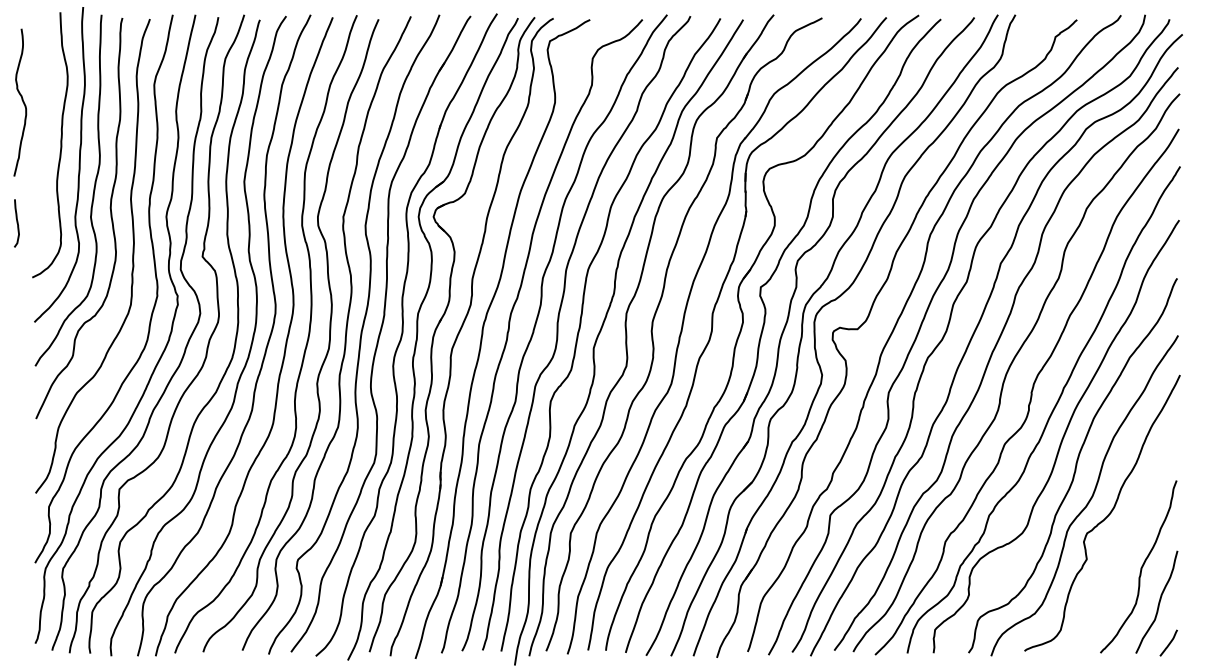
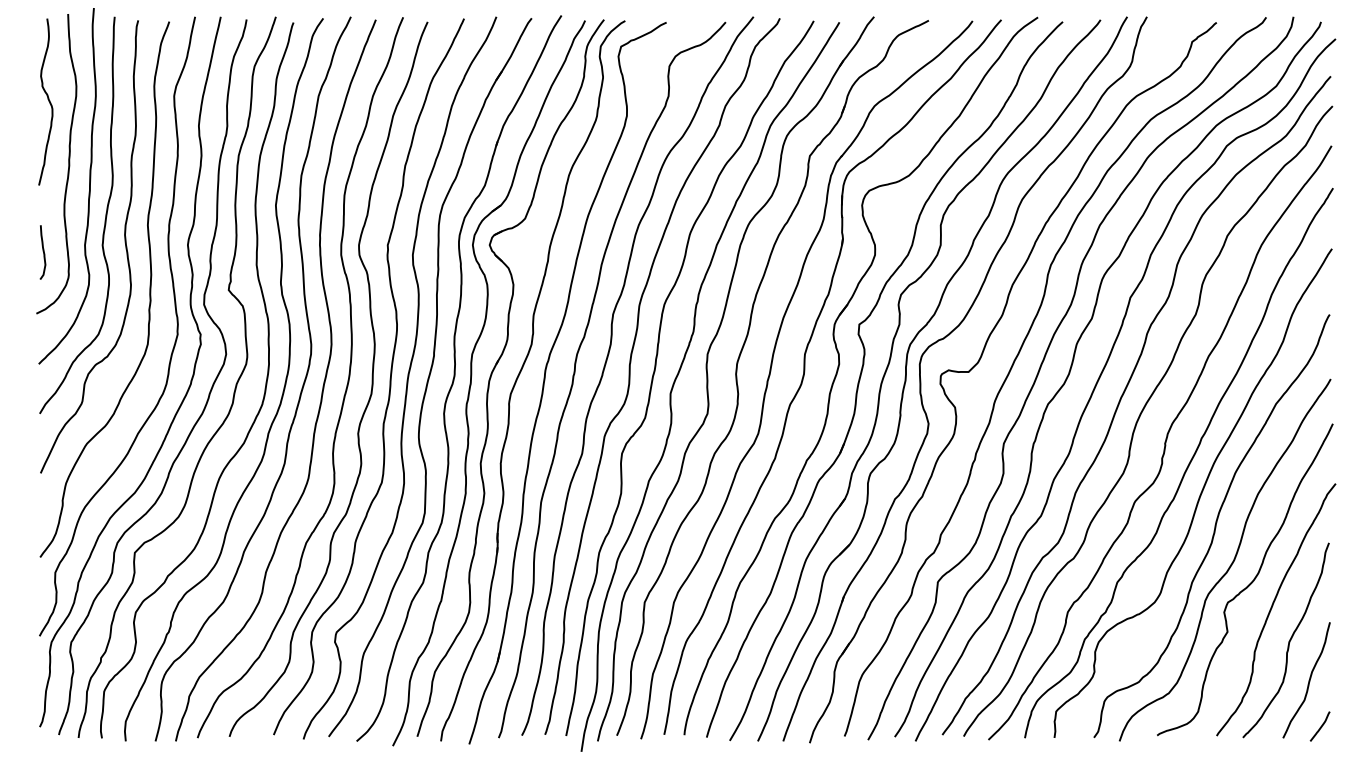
curve: (21, 100) -> (47, 99), moved
curve: (16, 222) -> (42, 251), moved
curve: (1126, 538) -> (1272, 608), added

